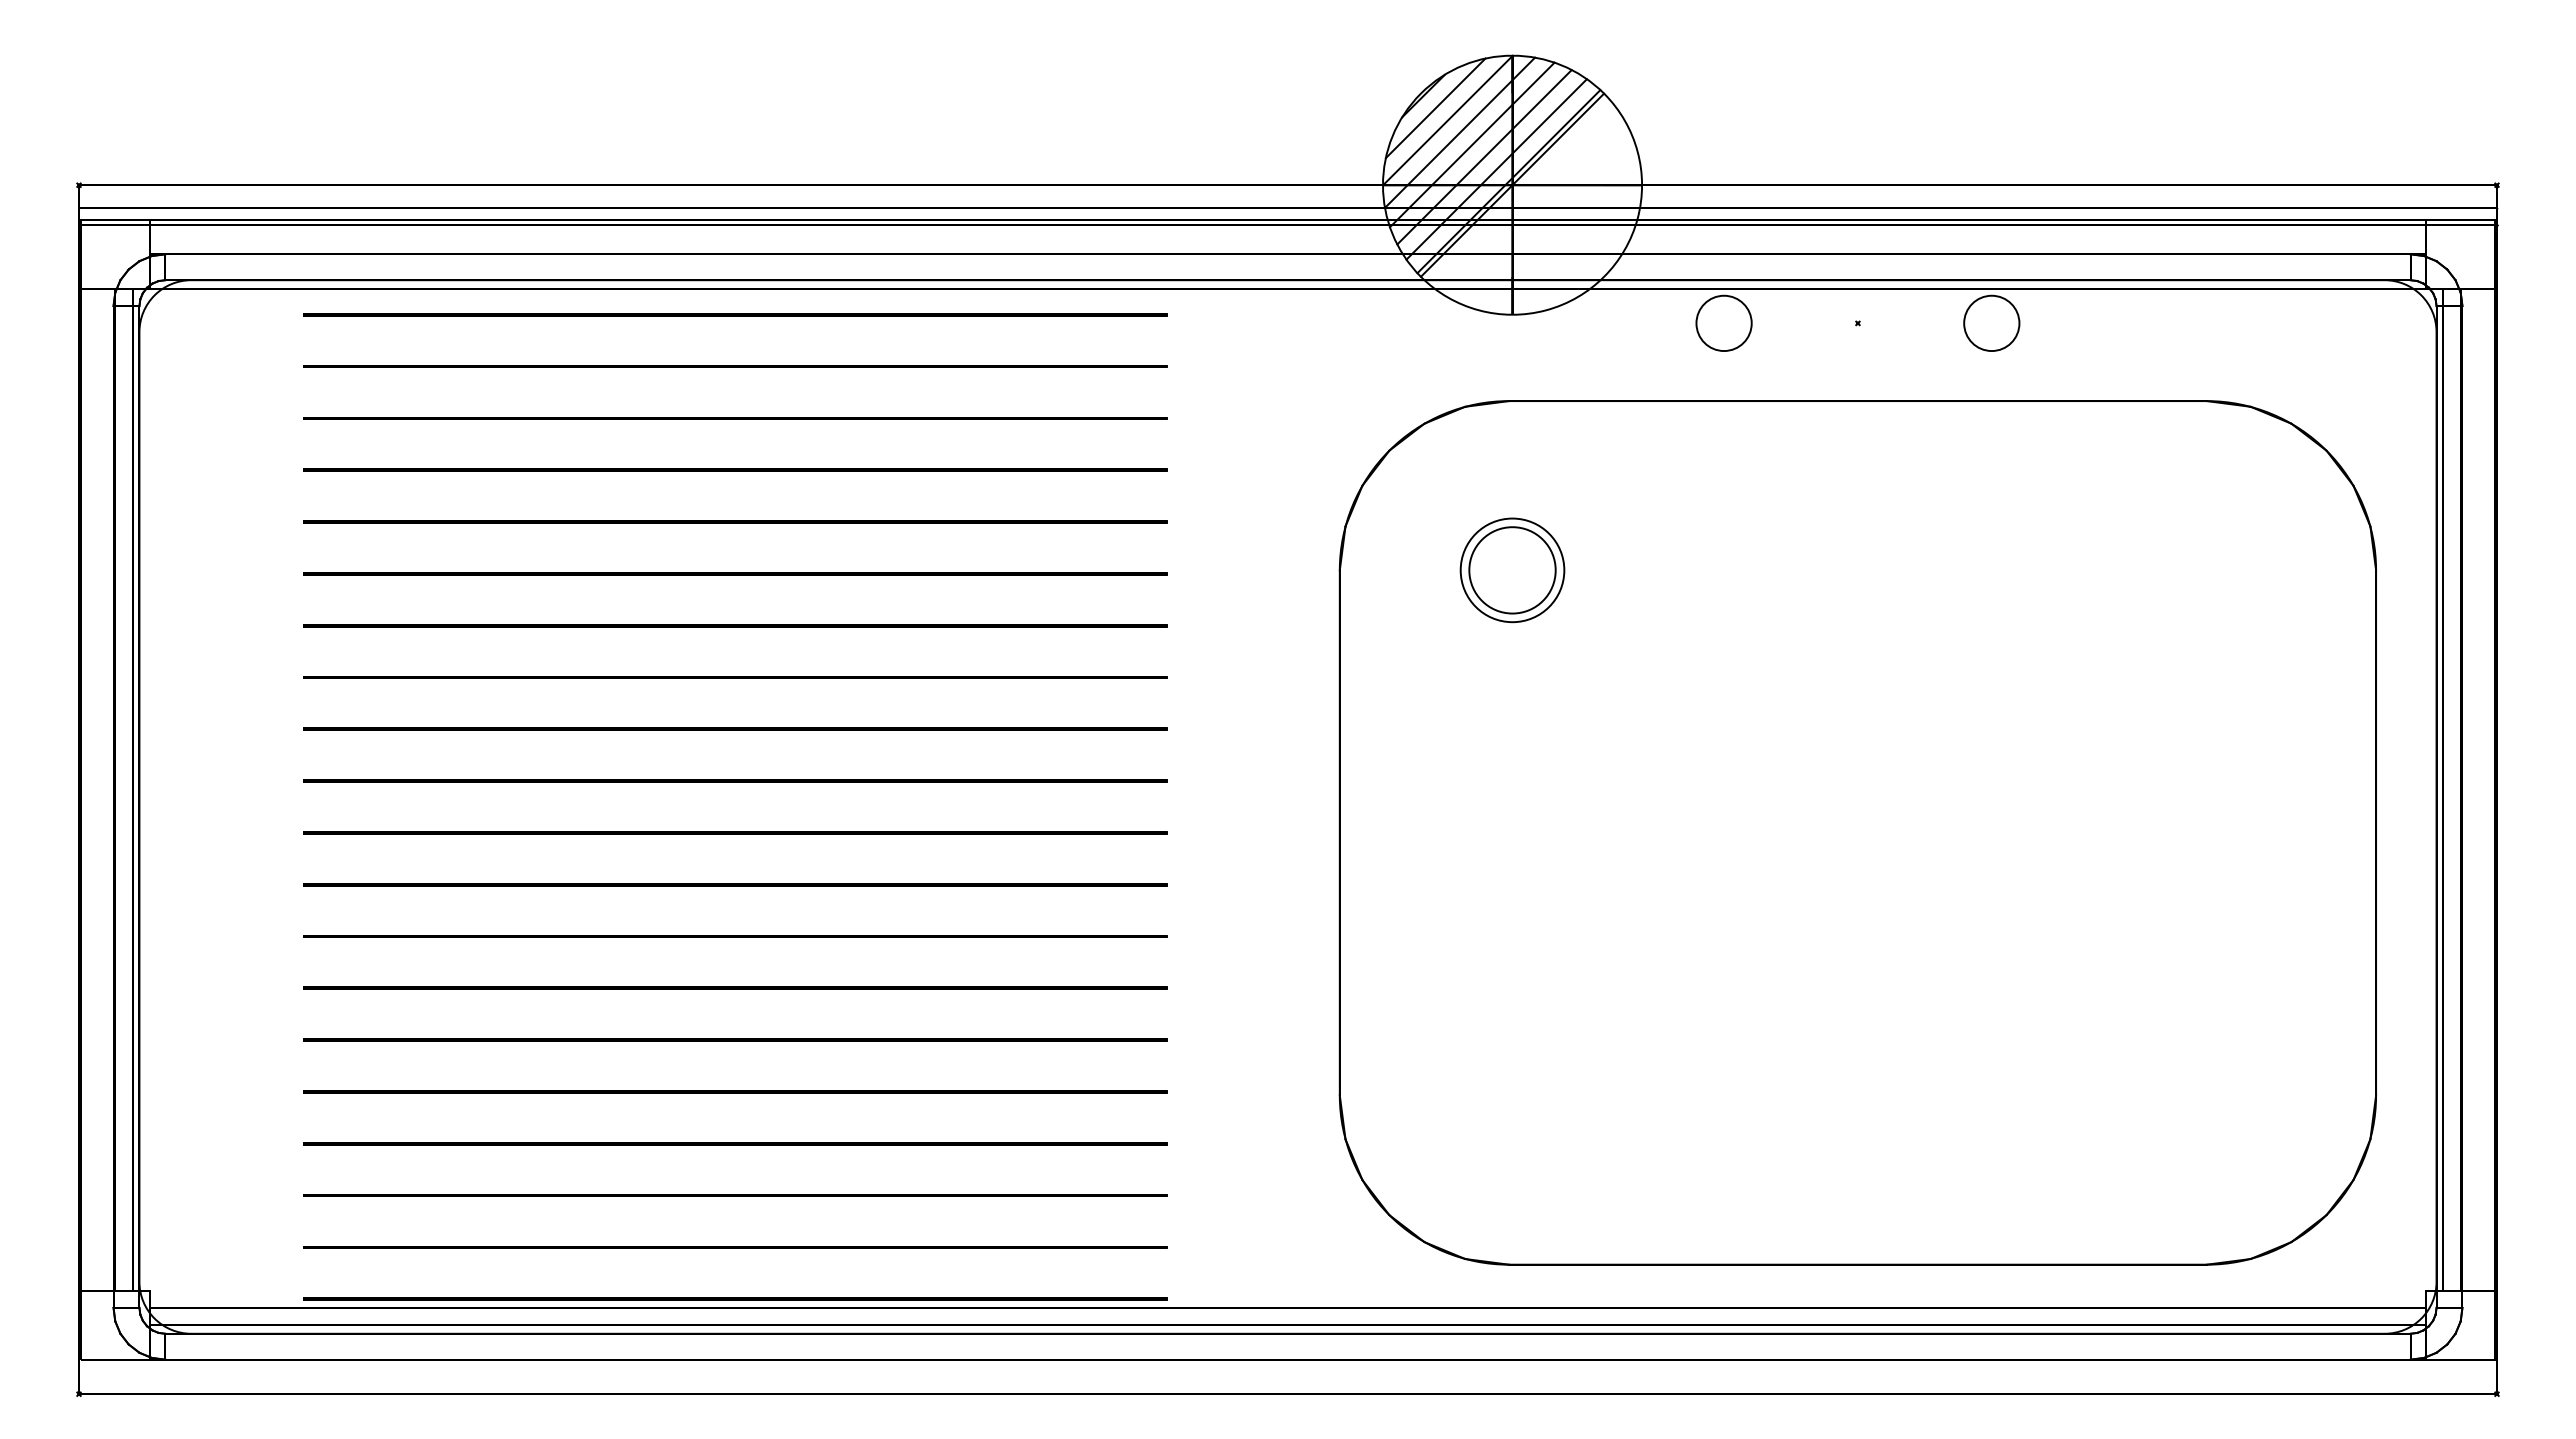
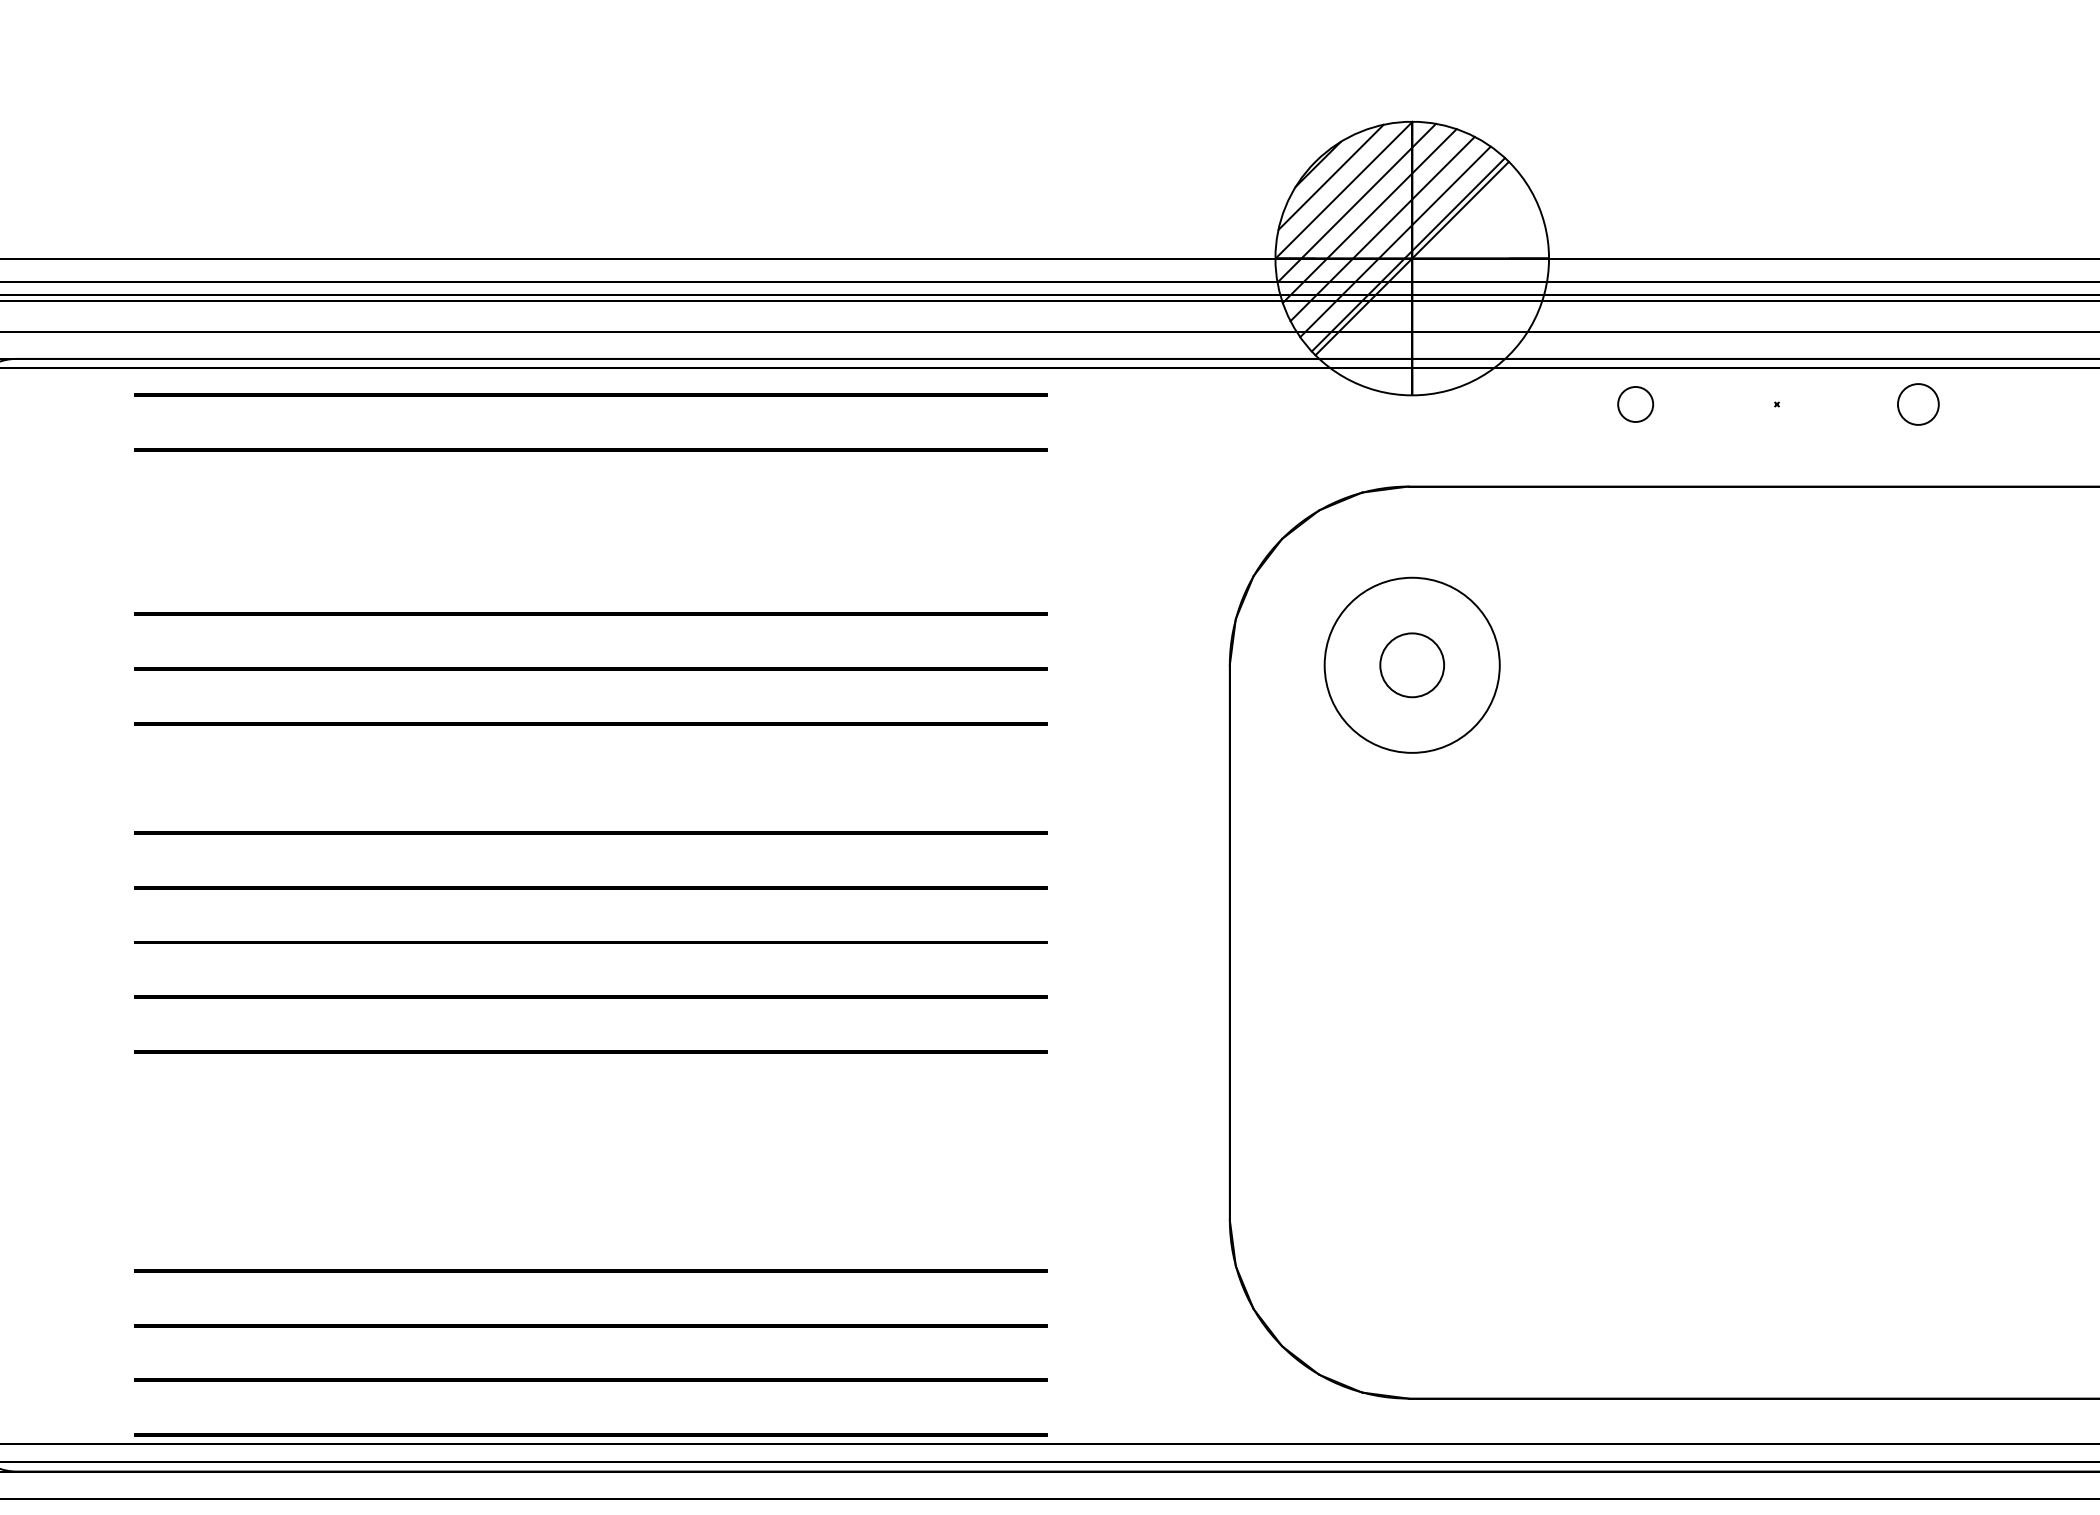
circle: (1723, 323) -> (1635, 404), size x0.6
circle: (1991, 323) -> (1918, 404), size x0.7
line: (735, 418) -> (591, 504), removed
line: (735, 469) -> (591, 558), removed
circle: (1512, 570) -> (1412, 665), size x0.7
circle: (1512, 570) -> (1412, 665), size x1.6
line: (735, 677) -> (591, 778), removed
line: (735, 987) -> (591, 1105), removed
line: (735, 1039) -> (591, 1160), removed
line: (735, 1091) -> (591, 1215), removed

